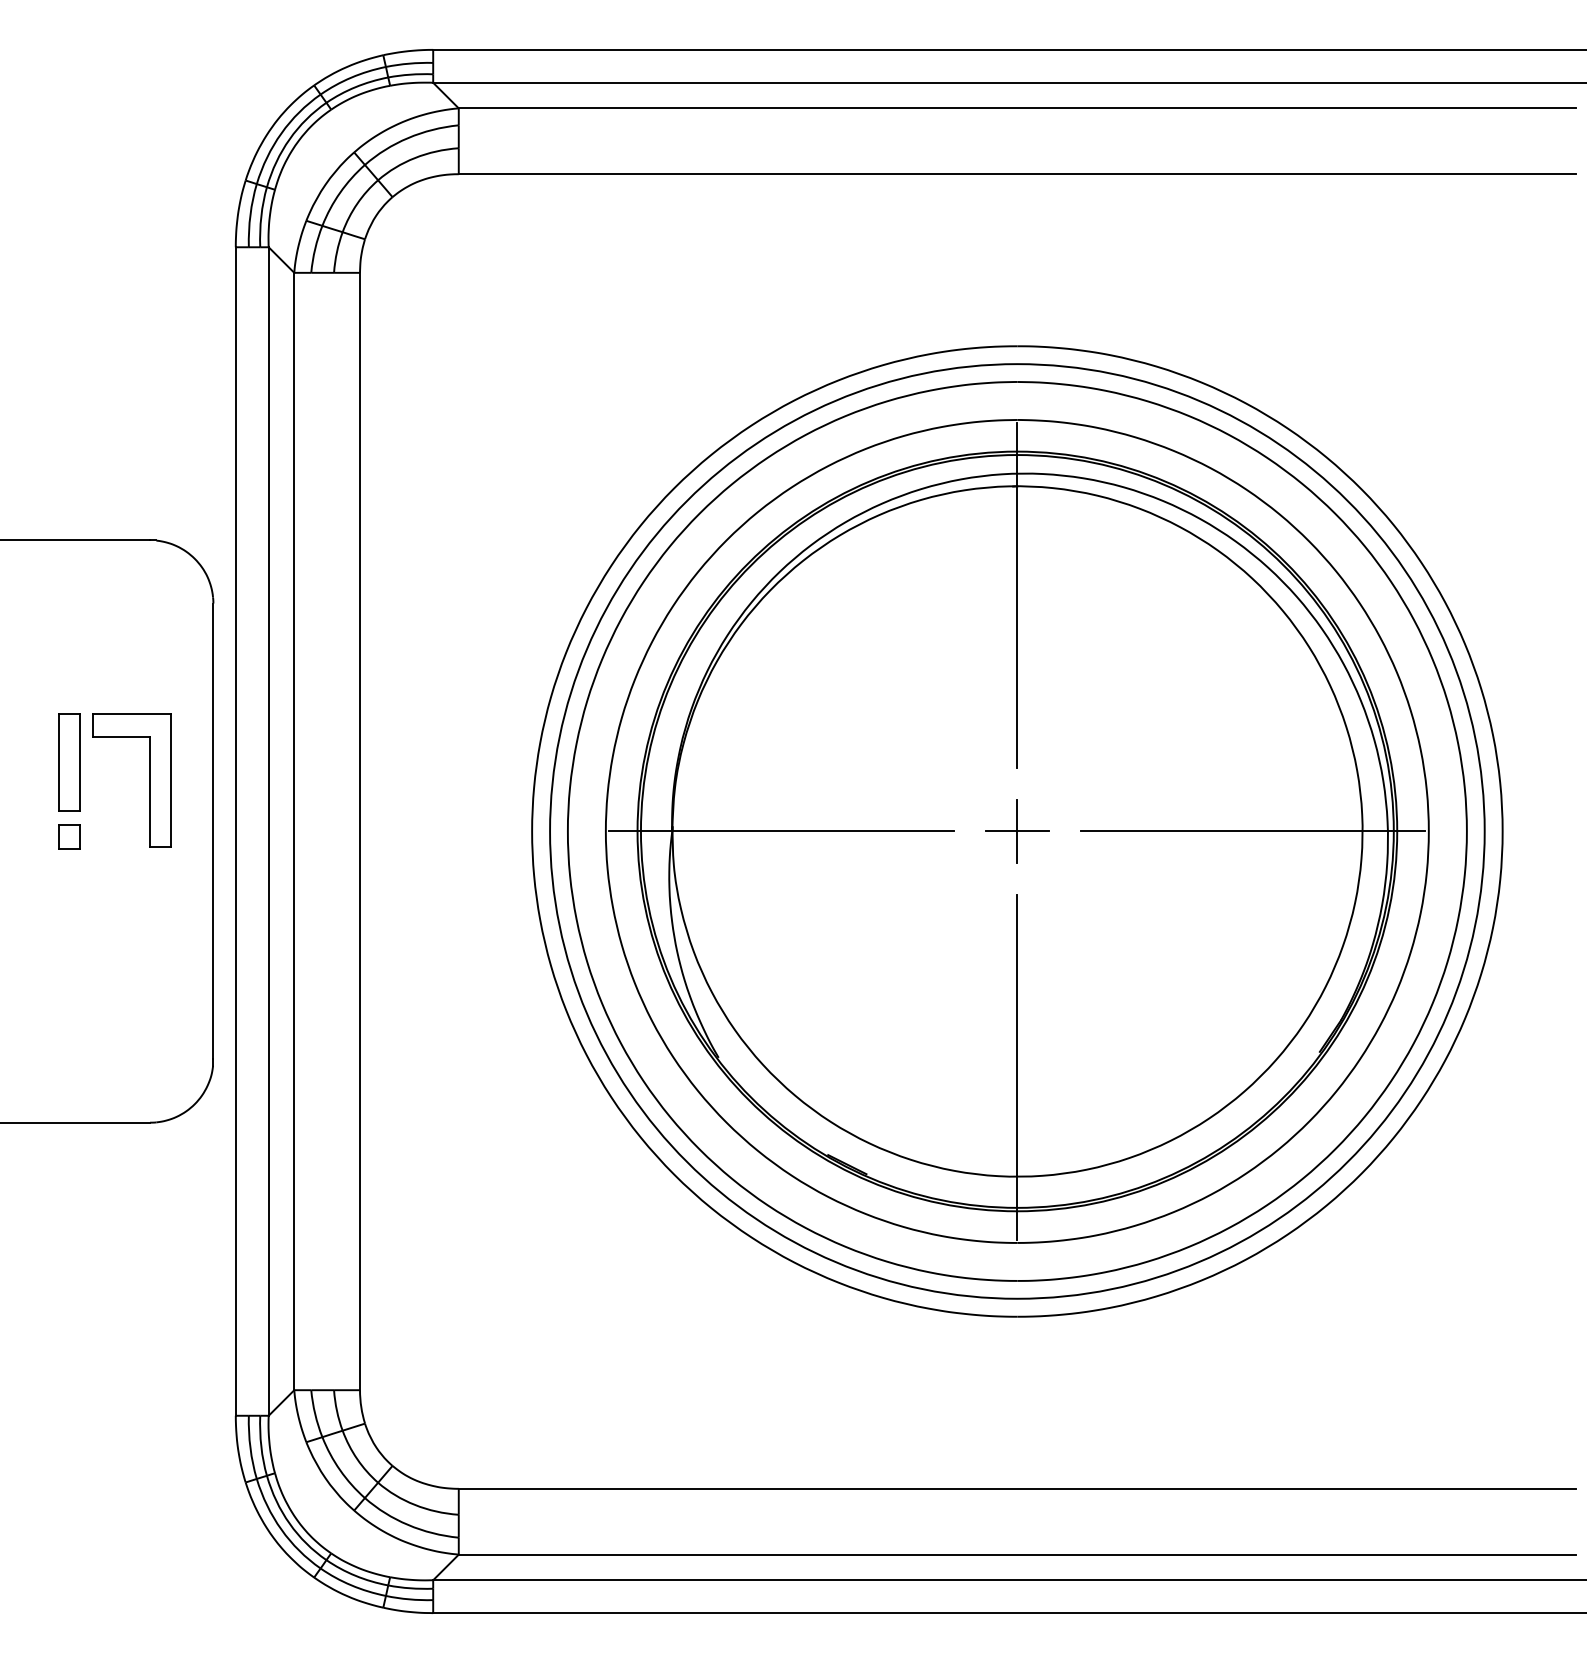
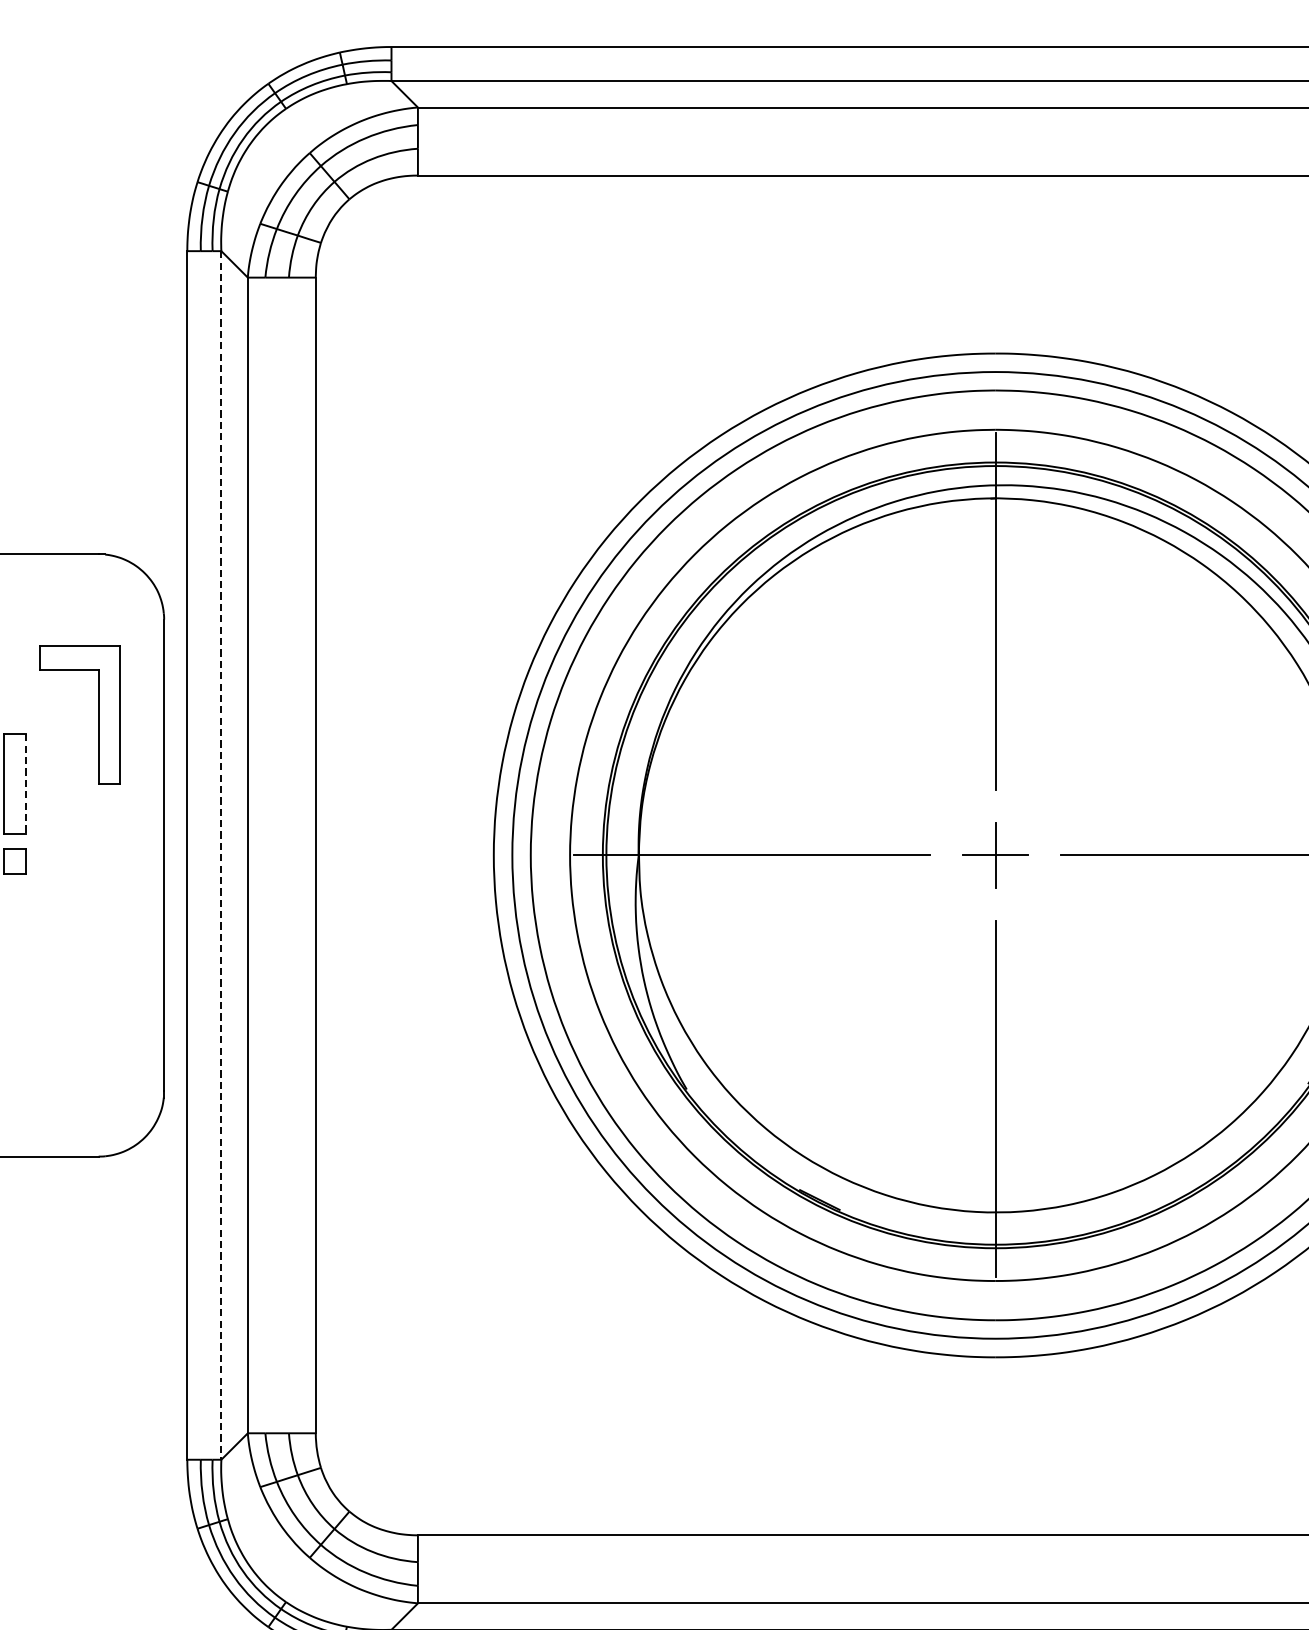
line: (79, 763) -> (25, 785), solid -> dashed
part: (149, 780) -> (98, 714), moved
line: (268, 832) -> (221, 856), solid -> dashed

